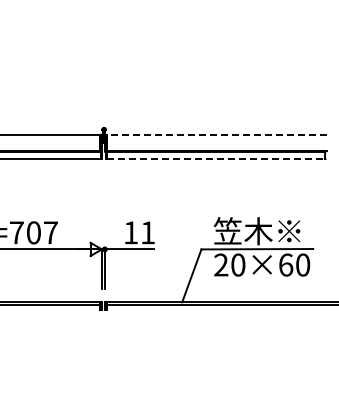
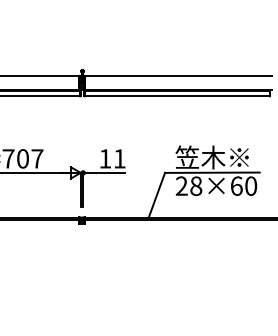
line: (216, 135) -> (177, 76), dashed -> solid
line: (215, 158) -> (176, 95), dashed -> solid
text: (238, 265) -> (196, 186), 20×60 -> 28×60

